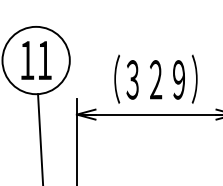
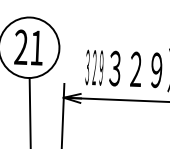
text: (27, 59) -> (21, 46), 11 -> 21
text: (110, 78) -> (95, 66), （ -> ３２９

